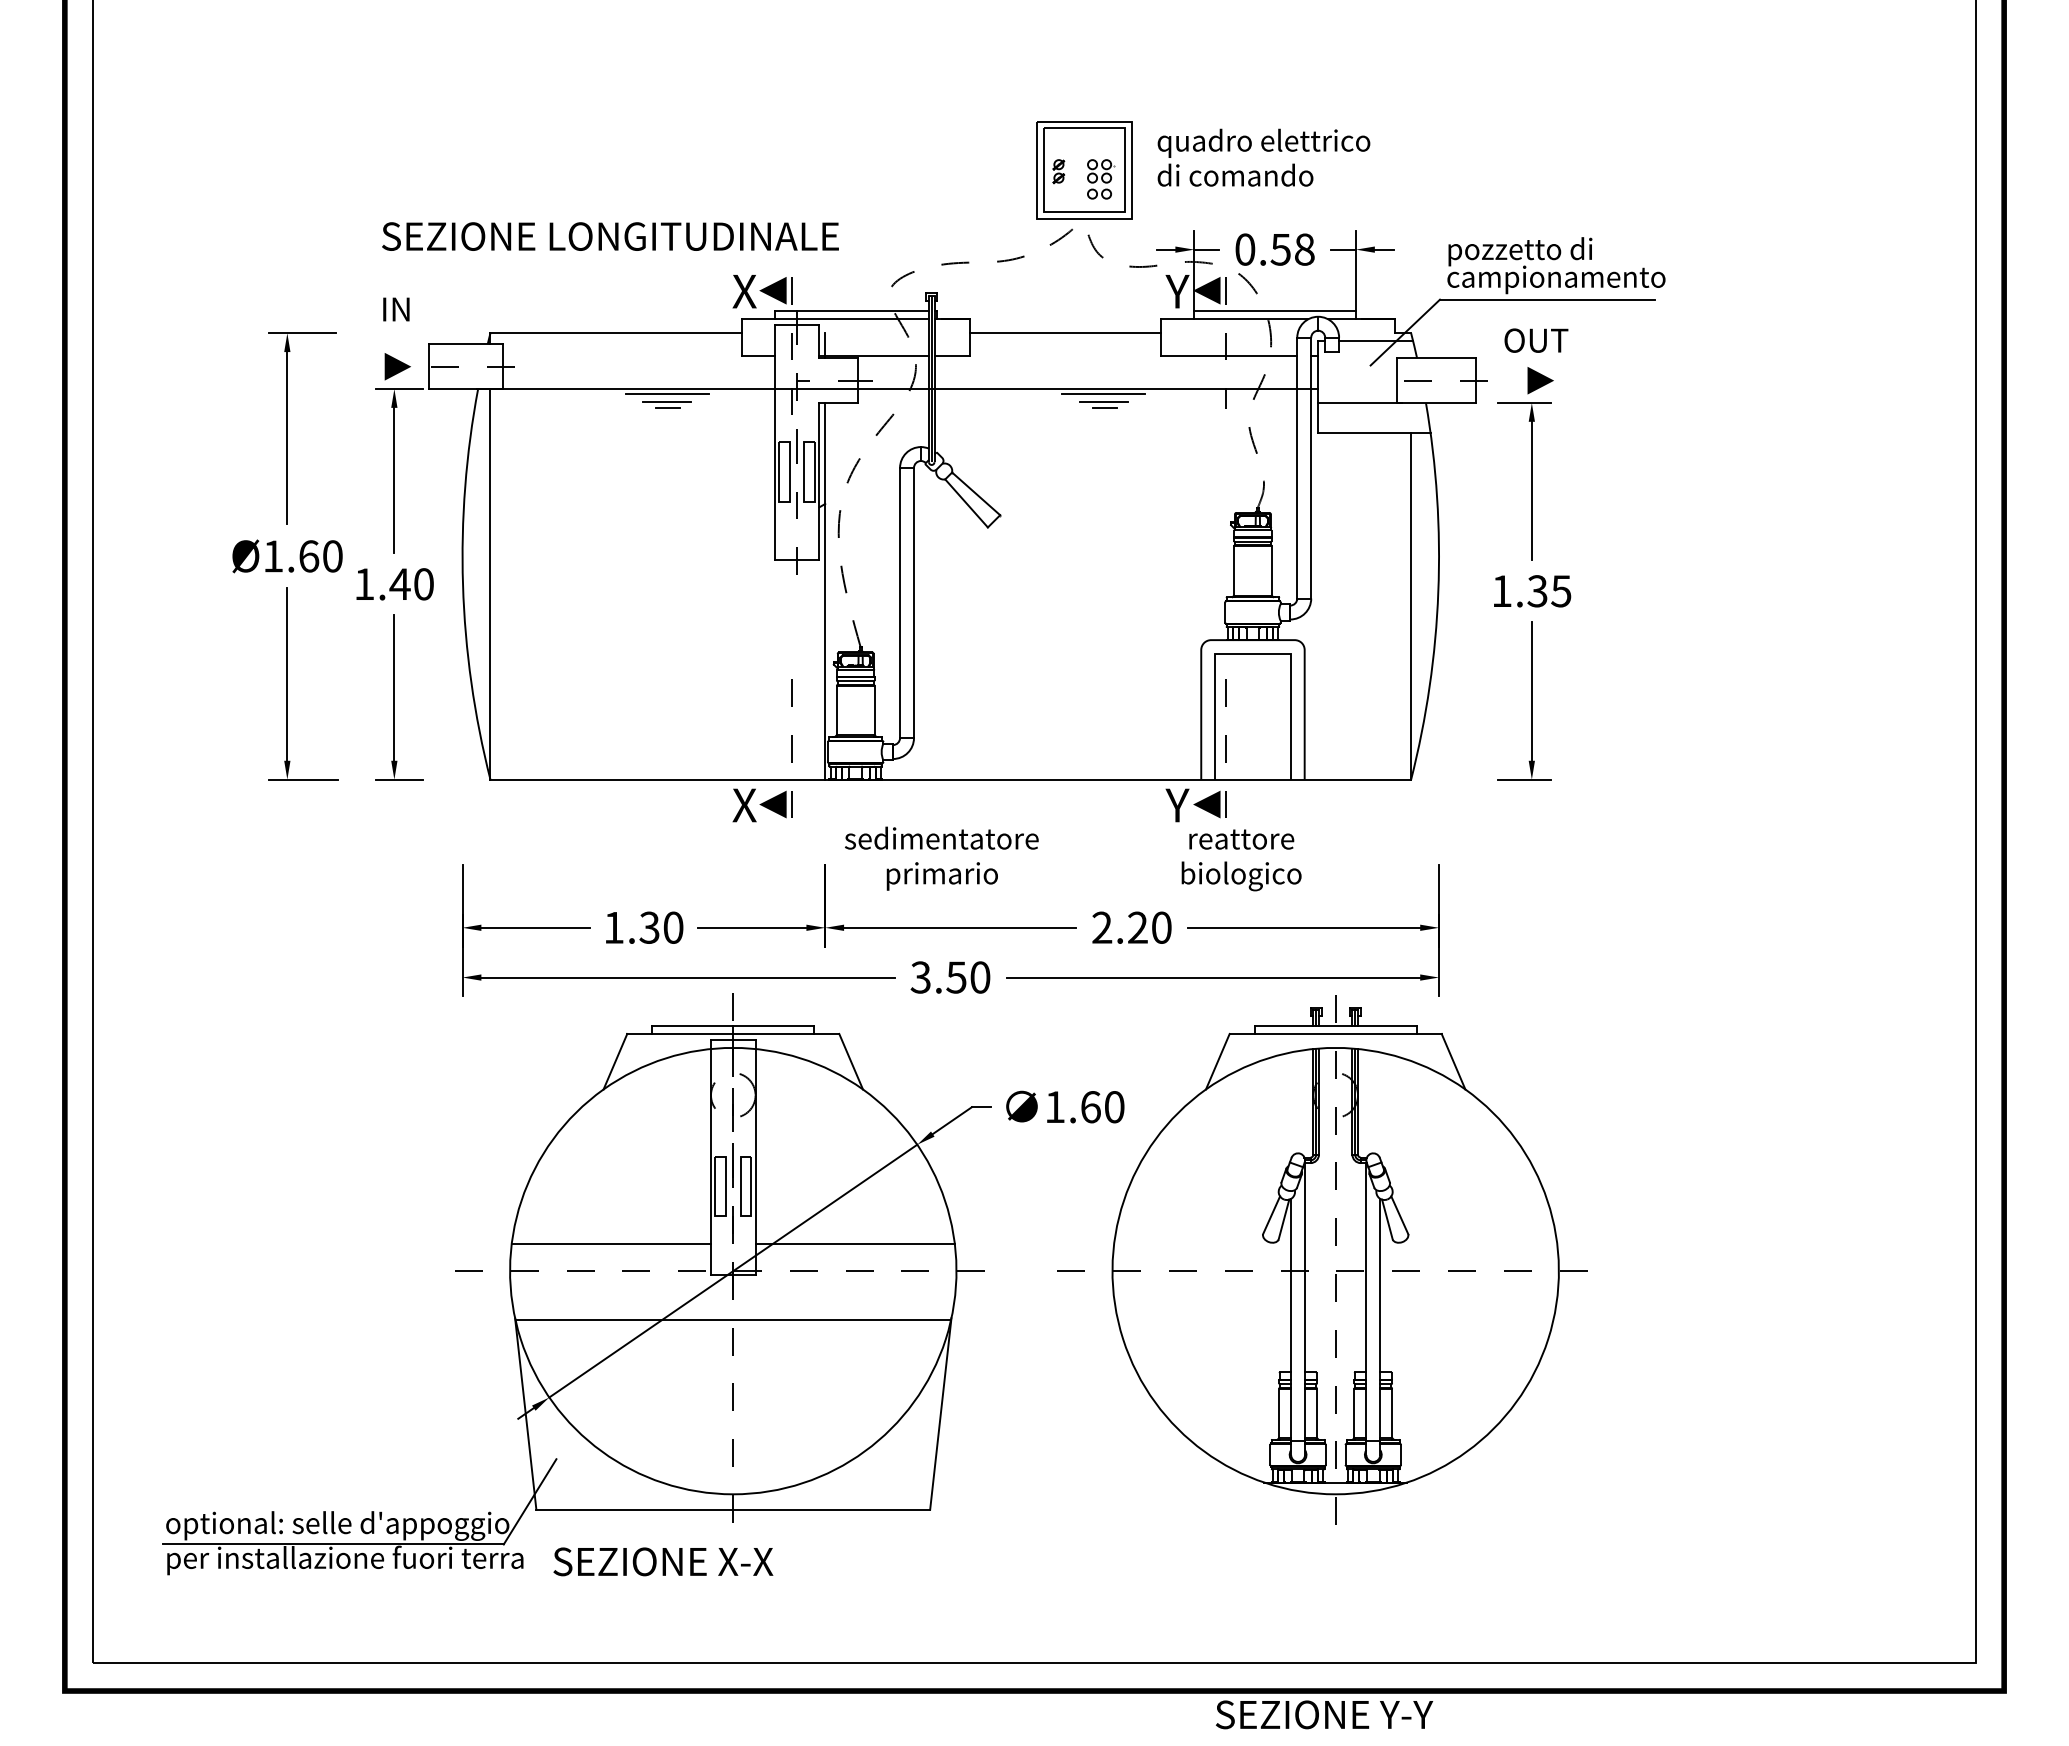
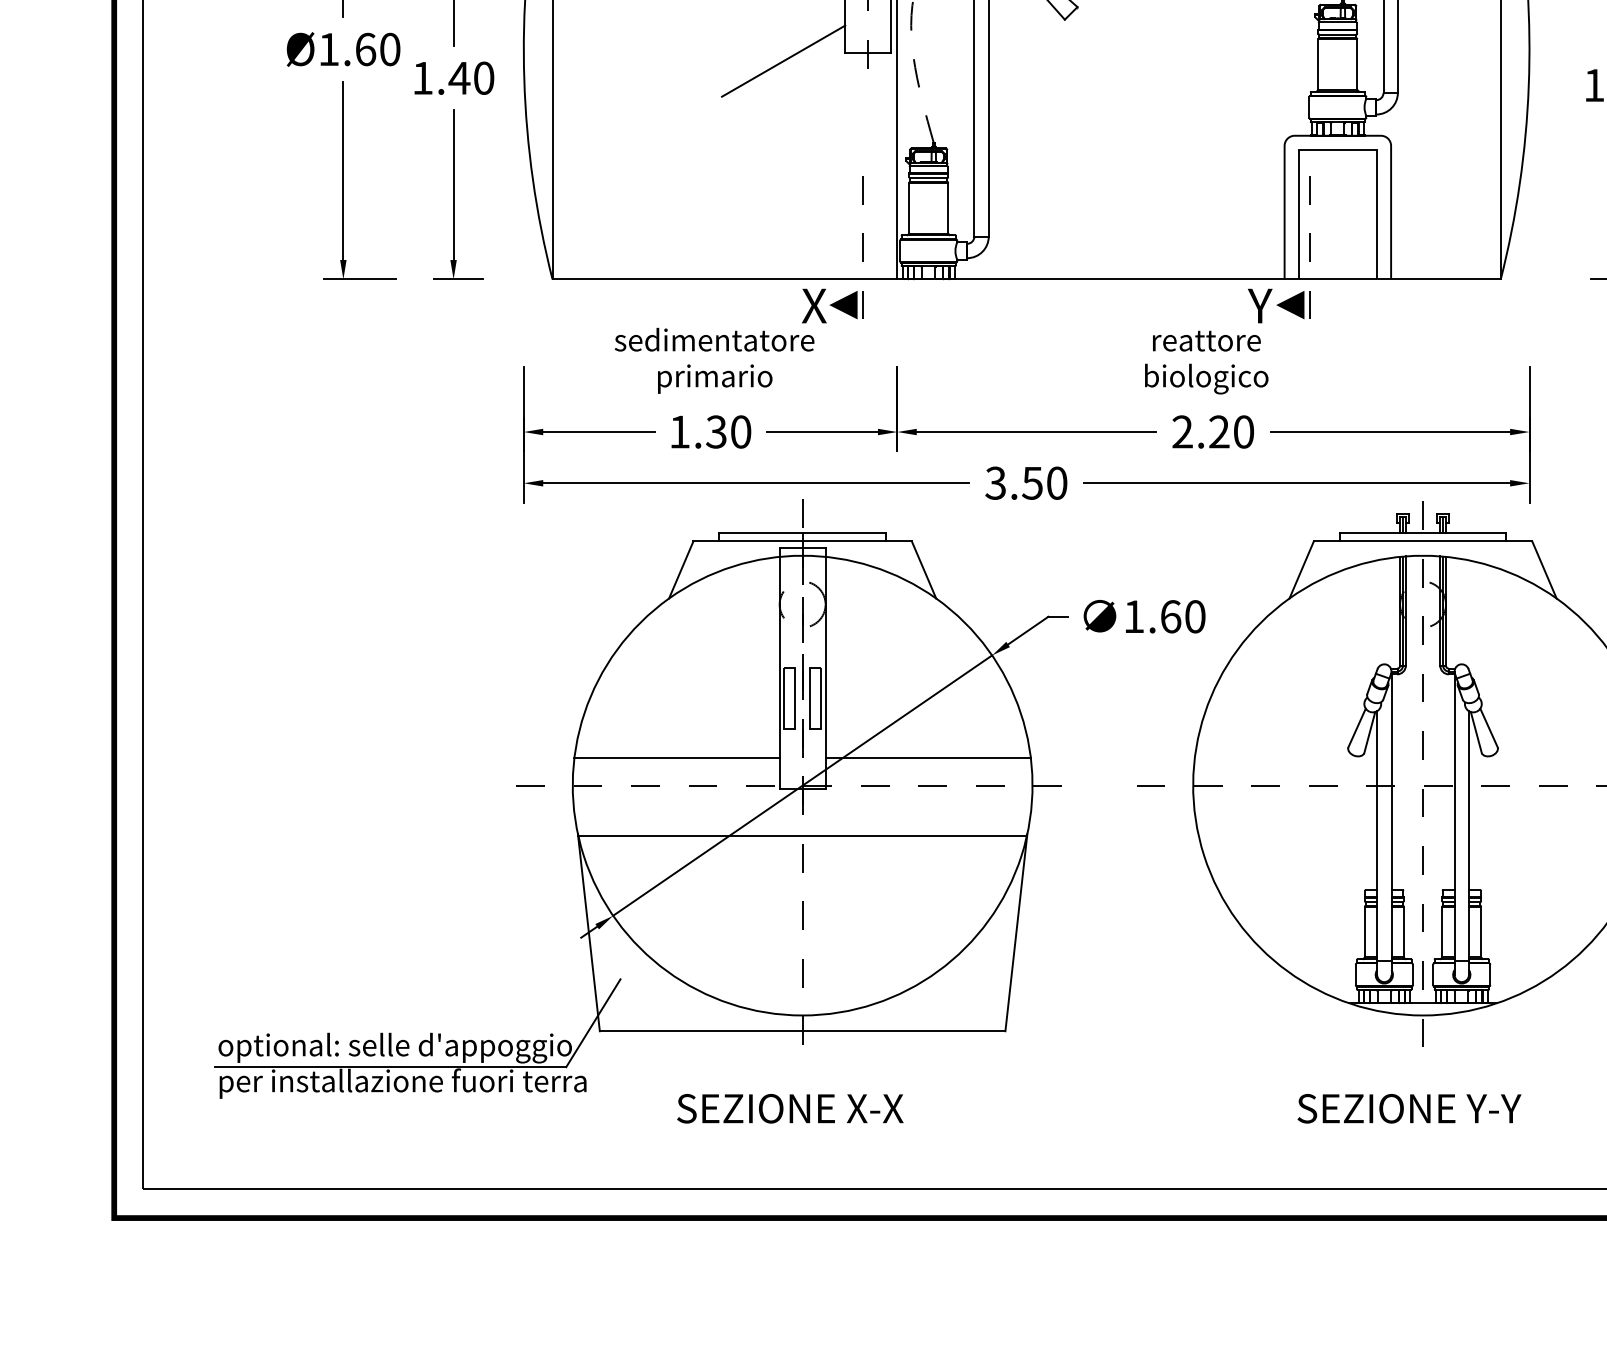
line: (714, 567) -> (783, 60), added
text: (941, 858) -> (714, 360), moved
text: (1241, 860) -> (1206, 362), moved
text: (663, 1561) -> (790, 1108), moved
text: (1324, 1714) -> (1409, 1108), moved

